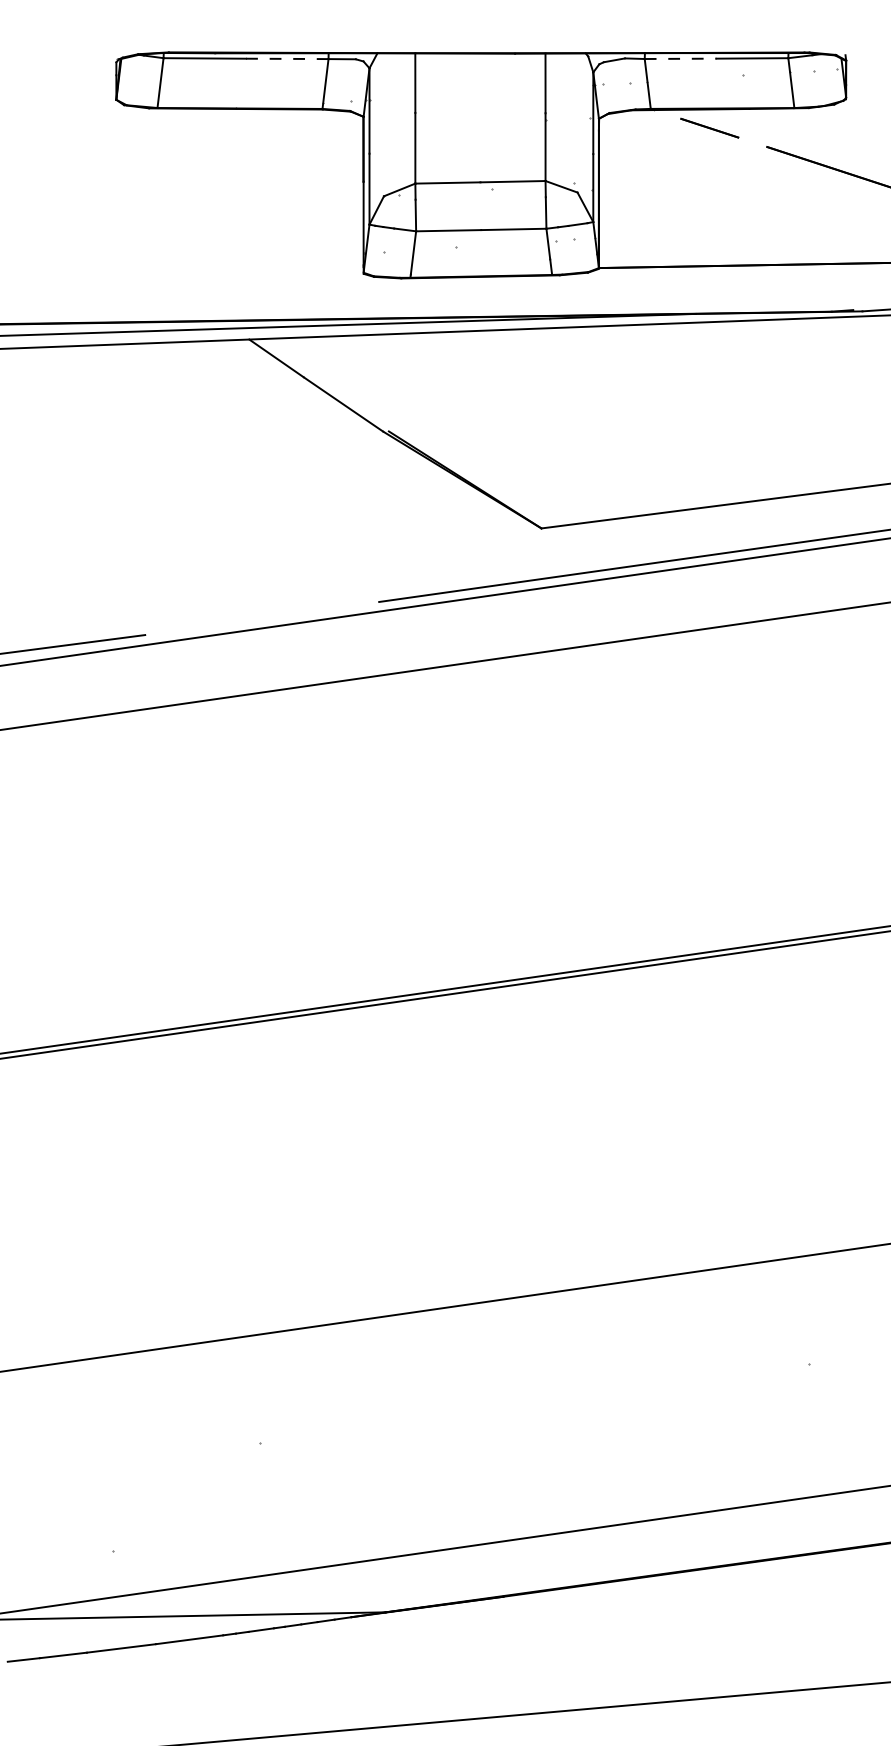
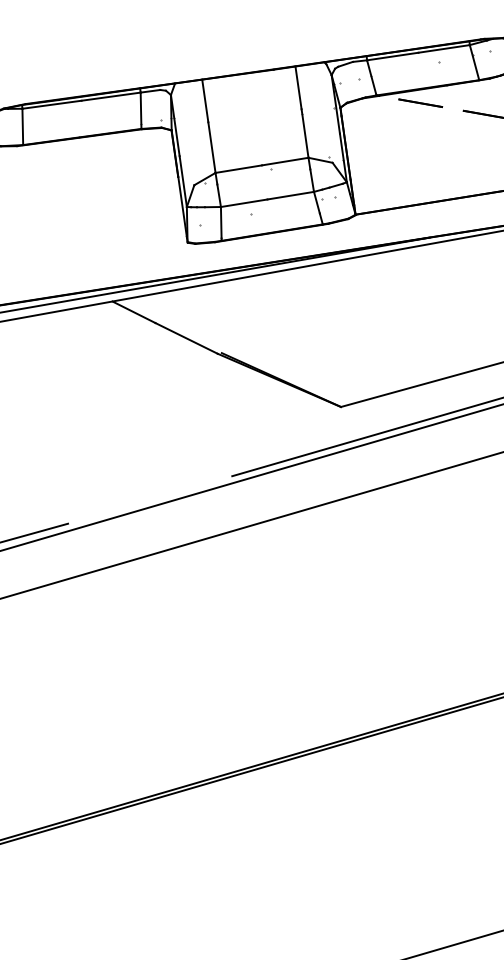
line: (286, 58) -> (110, 96), dashed -> solid
line: (680, 58) -> (392, 56), dashed -> solid

